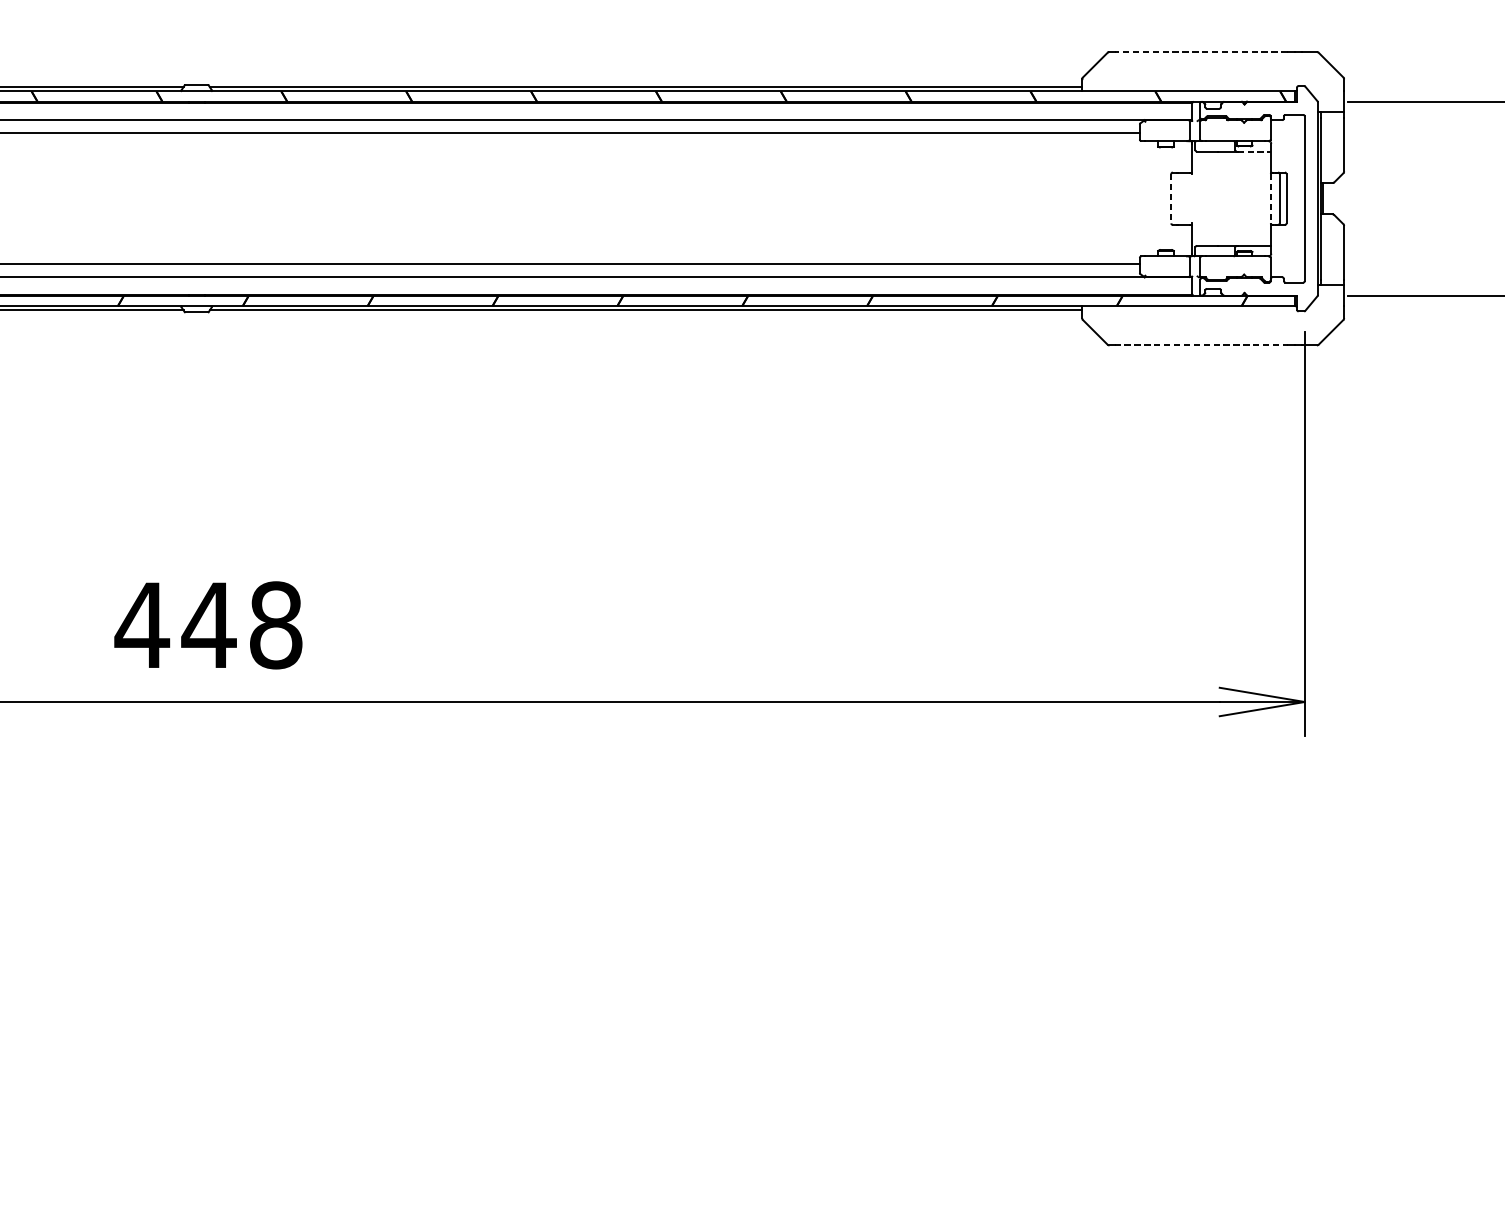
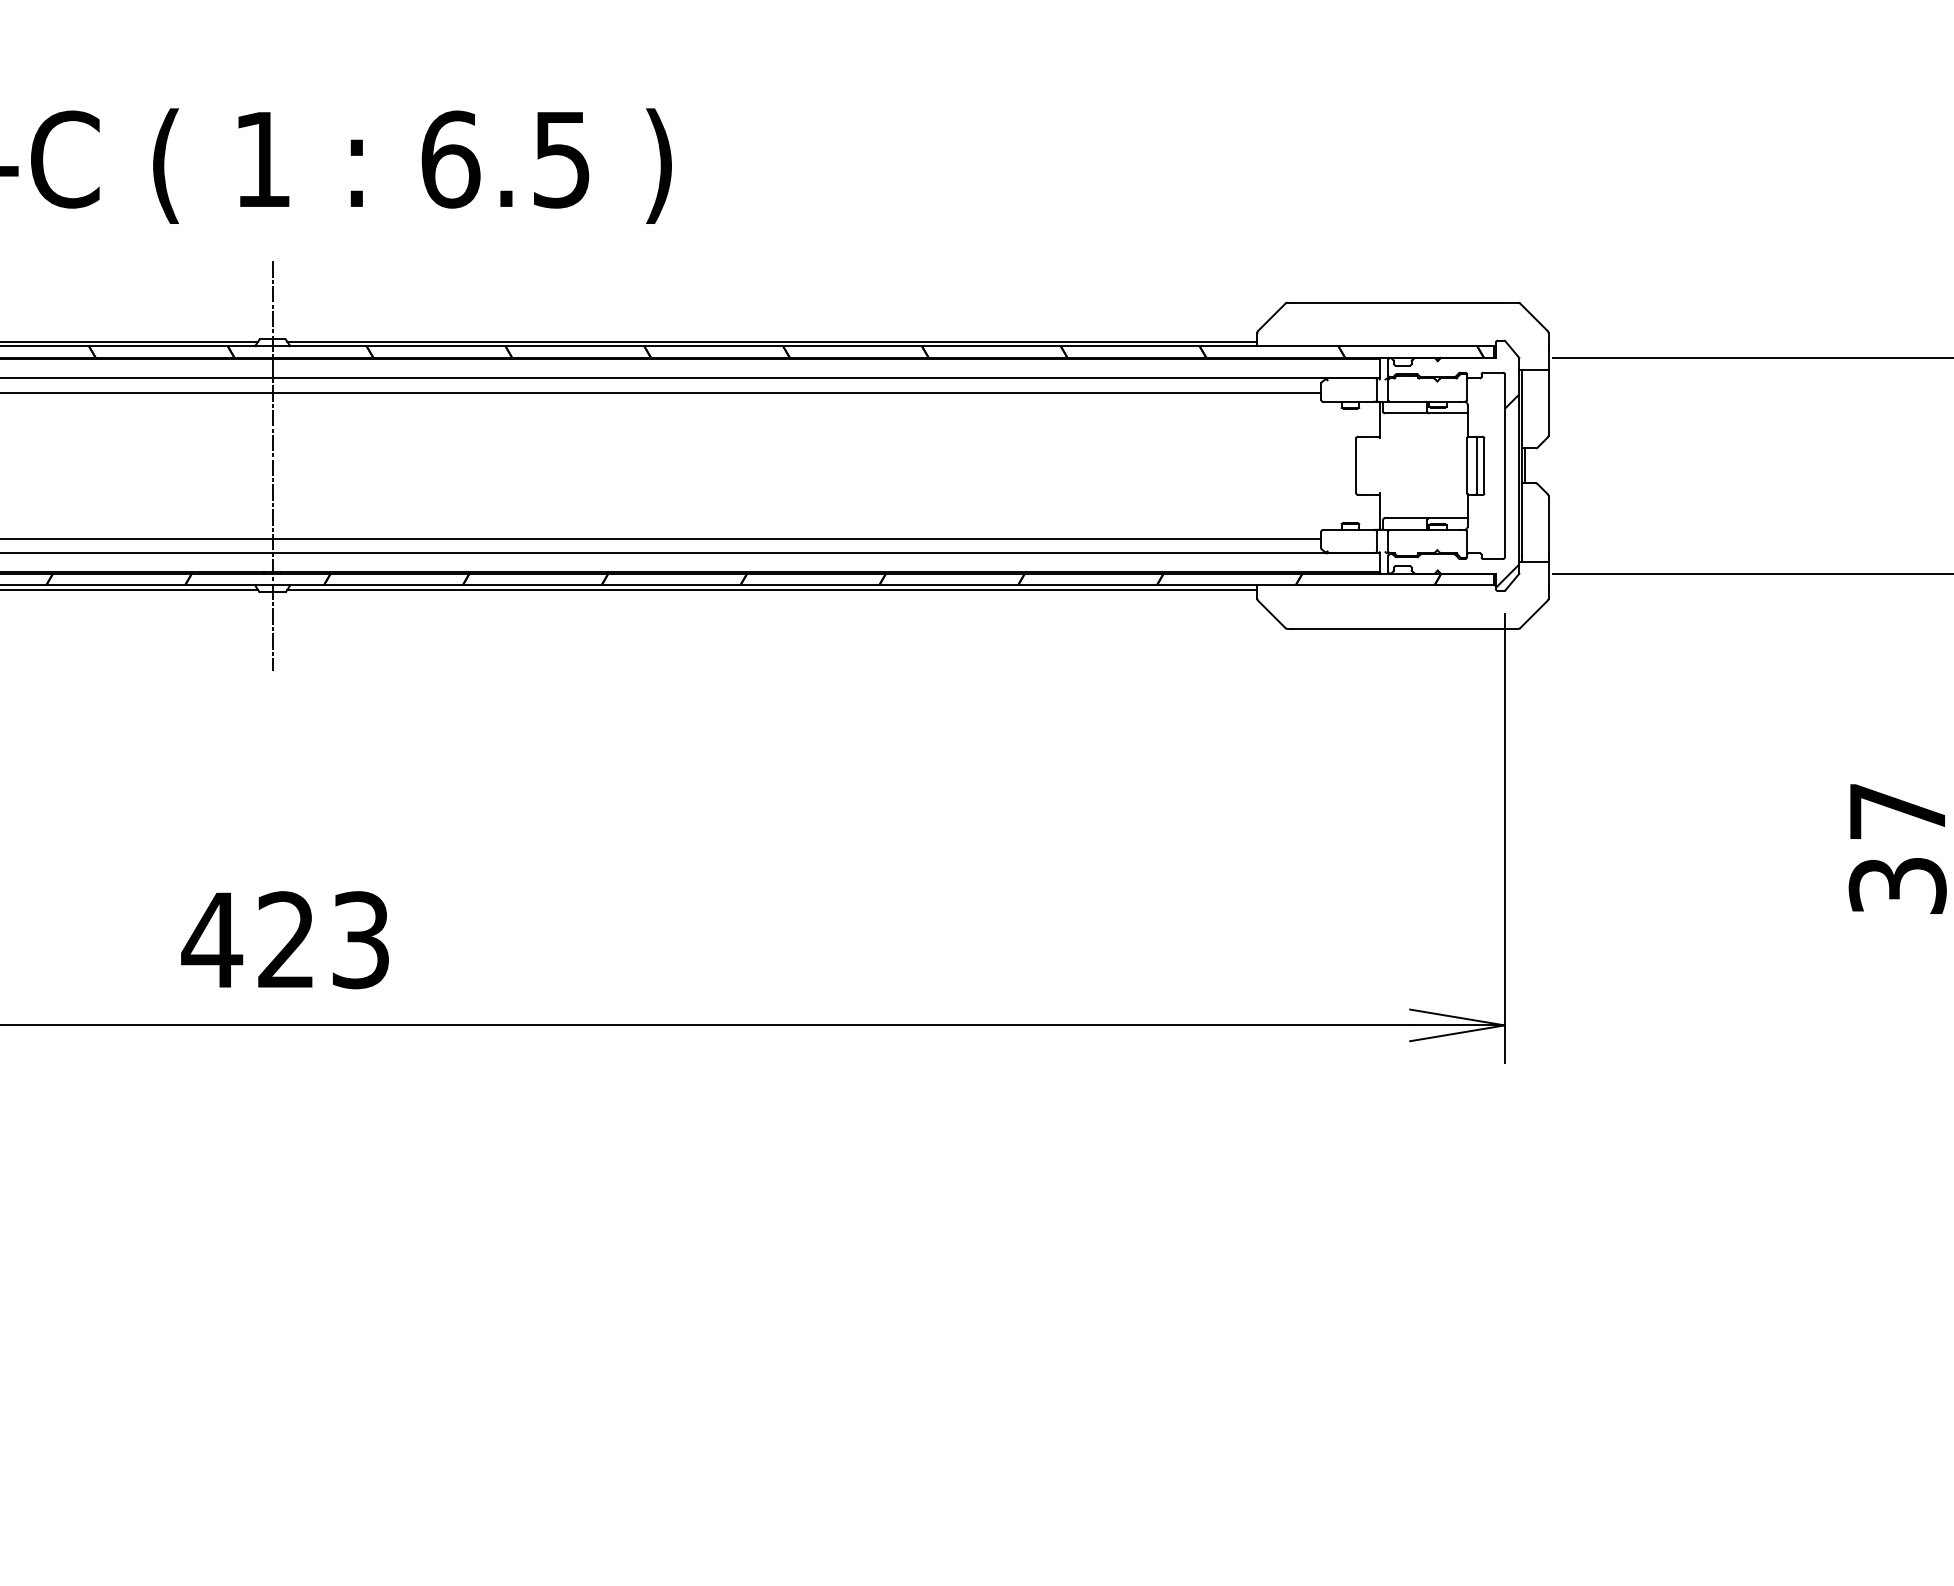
line: (1200, 51) -> (1388, 302), dashed -> solid
line: (1254, 151) -> (1448, 413), dashed -> solid
line: (196, 198) -> (272, 465), added
line: (1171, 199) -> (1356, 466), dashed -> solid
line: (1270, 199) -> (1466, 466), dashed -> solid
hatch: (1307, 220) -> (1507, 490), added
line: (1201, 345) -> (1389, 628), dashed -> solid
text: (241, 625) -> (322, 940), 448 -> 423

